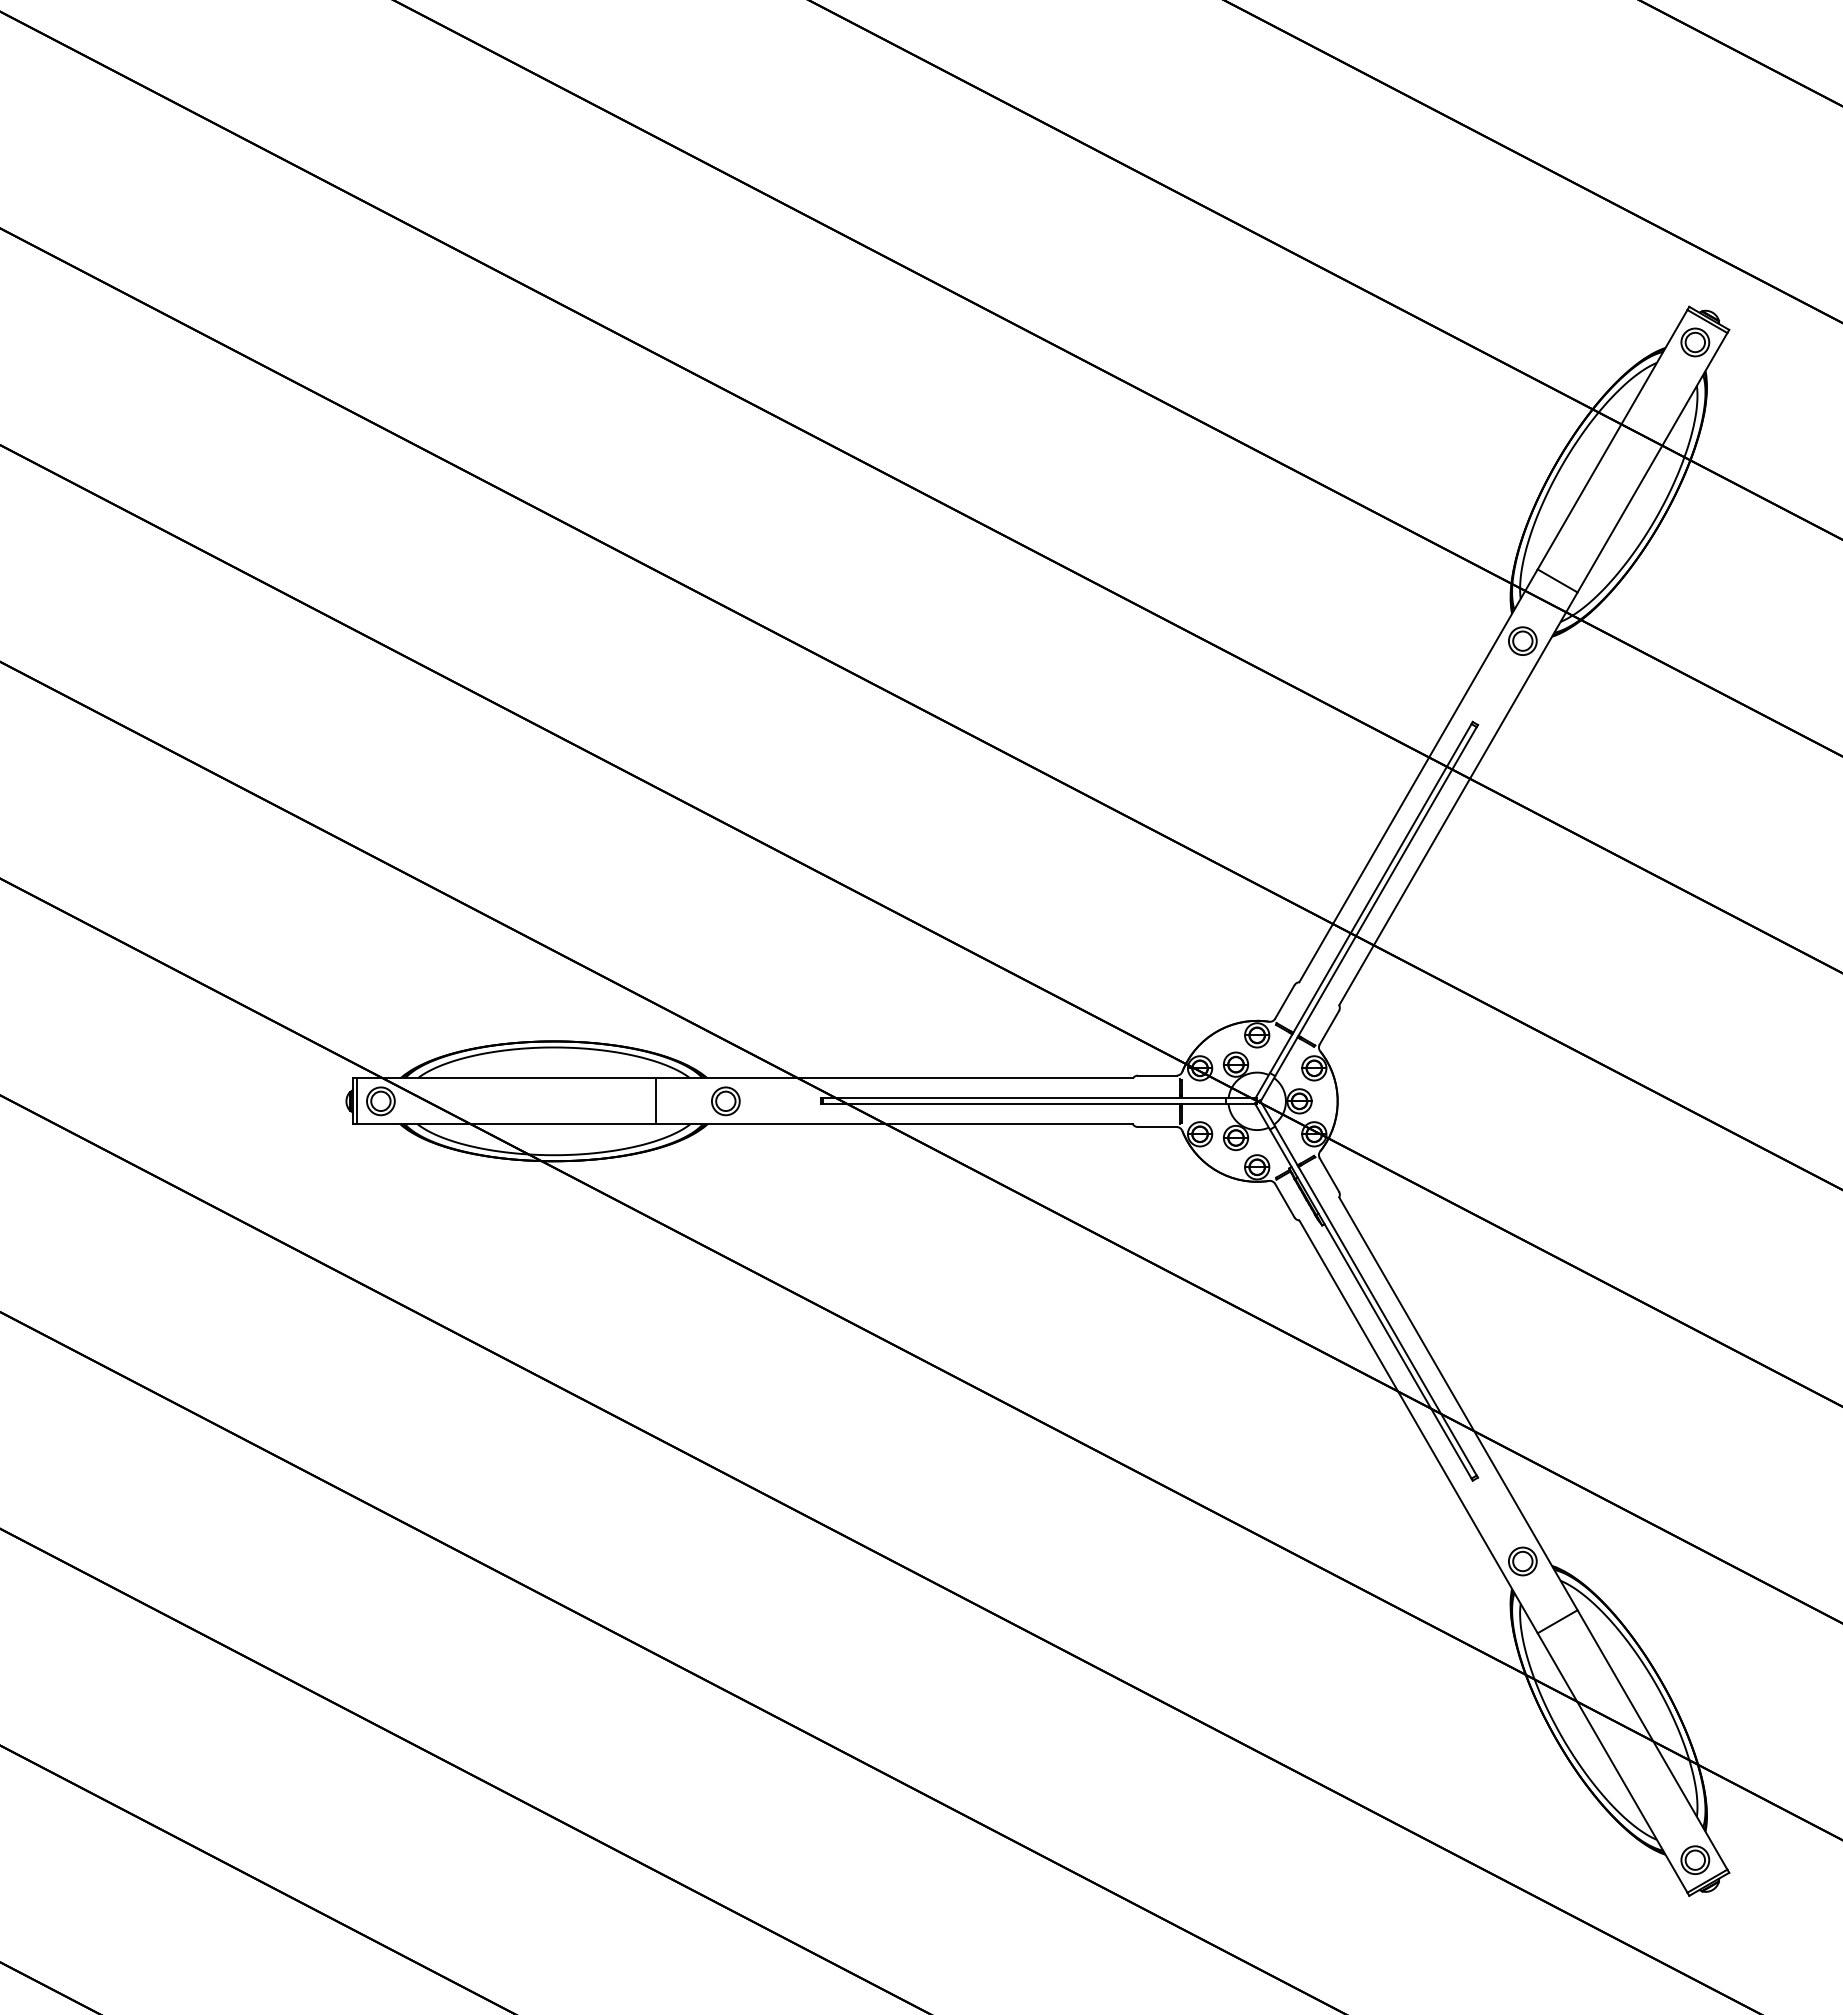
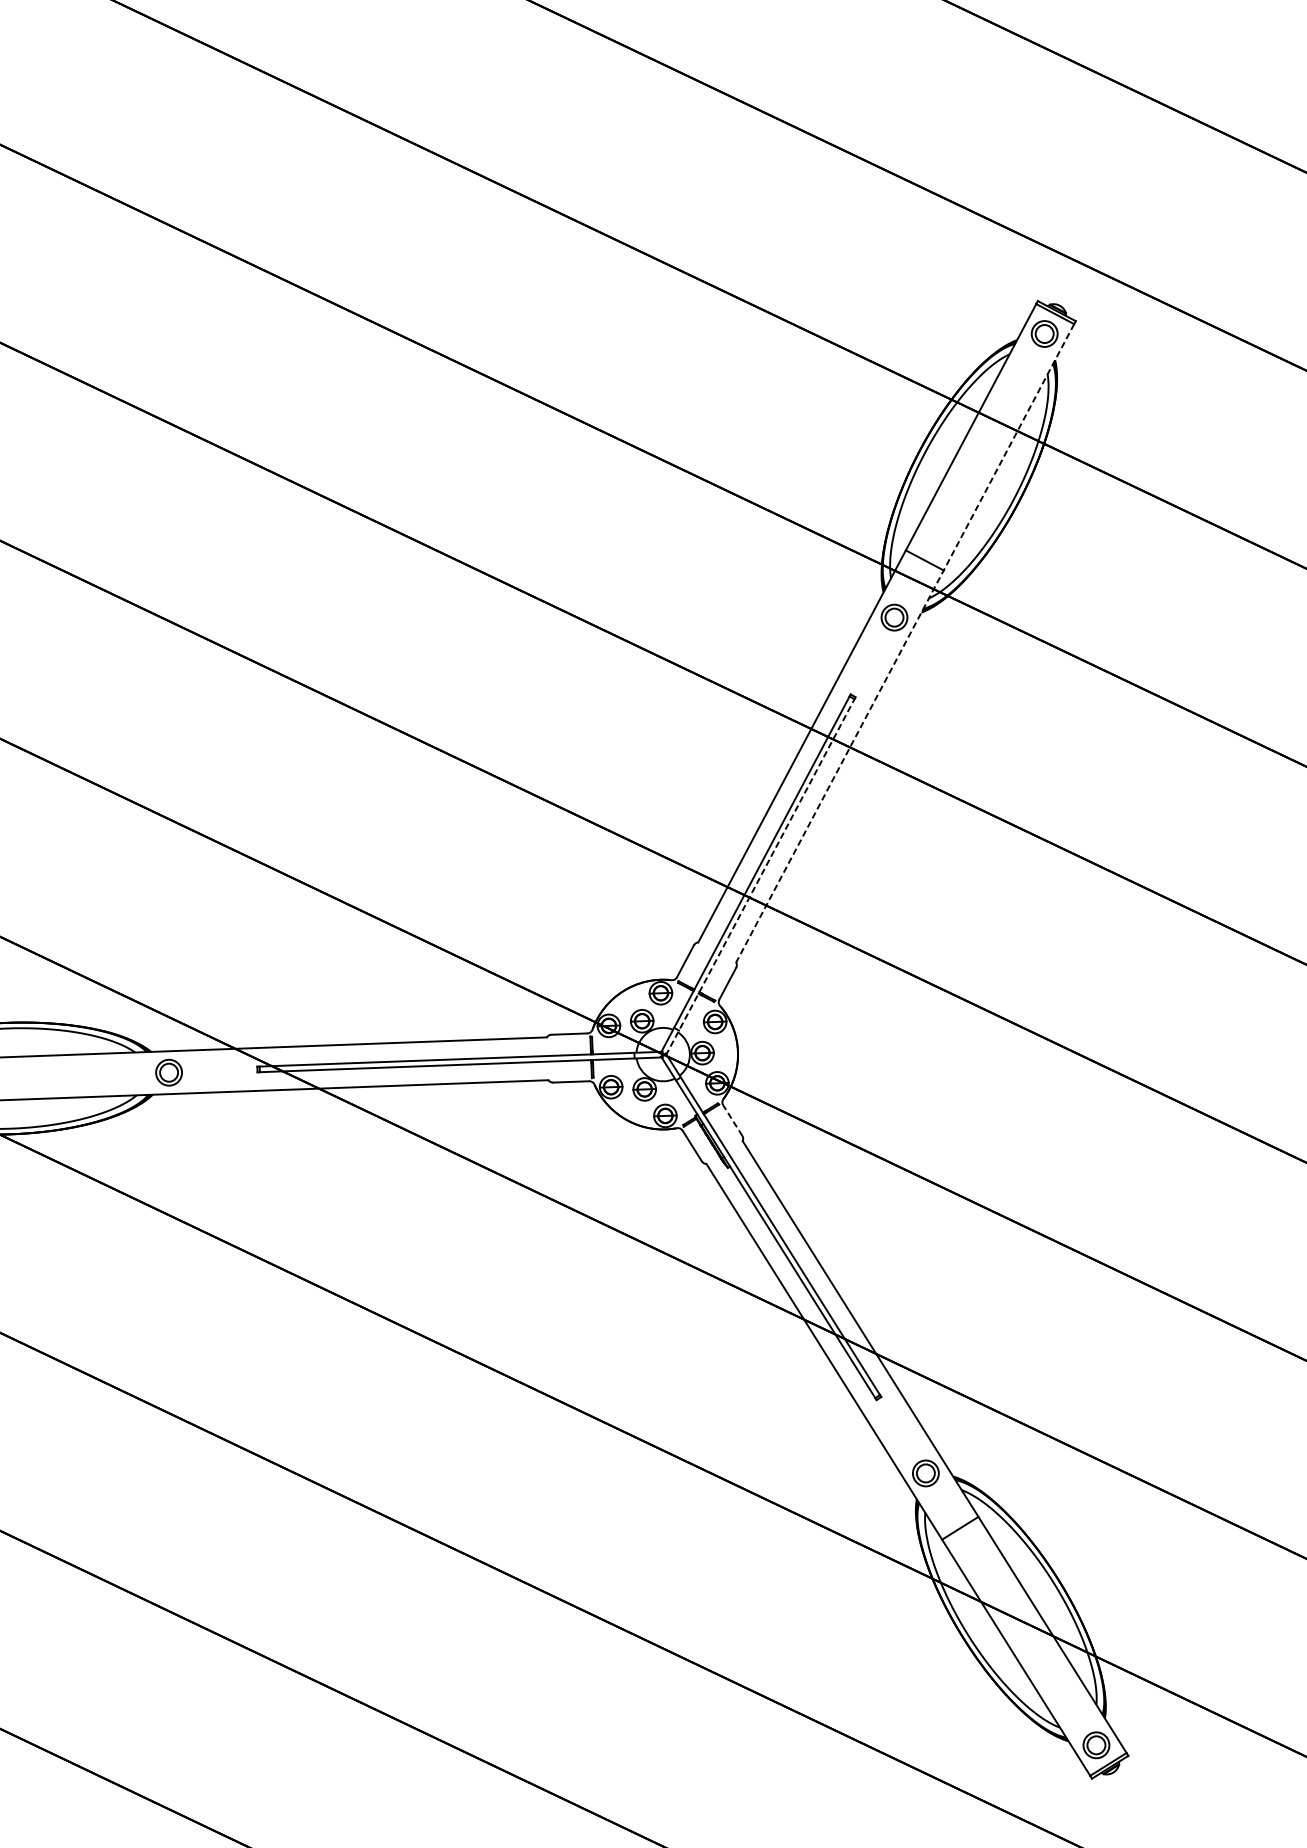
line: (1533, 669) -> (905, 643), solid -> dashed
line: (1369, 913) -> (761, 876), solid -> dashed
line: (656, 1101) -> (104, 1075), removed
line: (1329, 1174) -> (732, 1120), solid -> dashed

